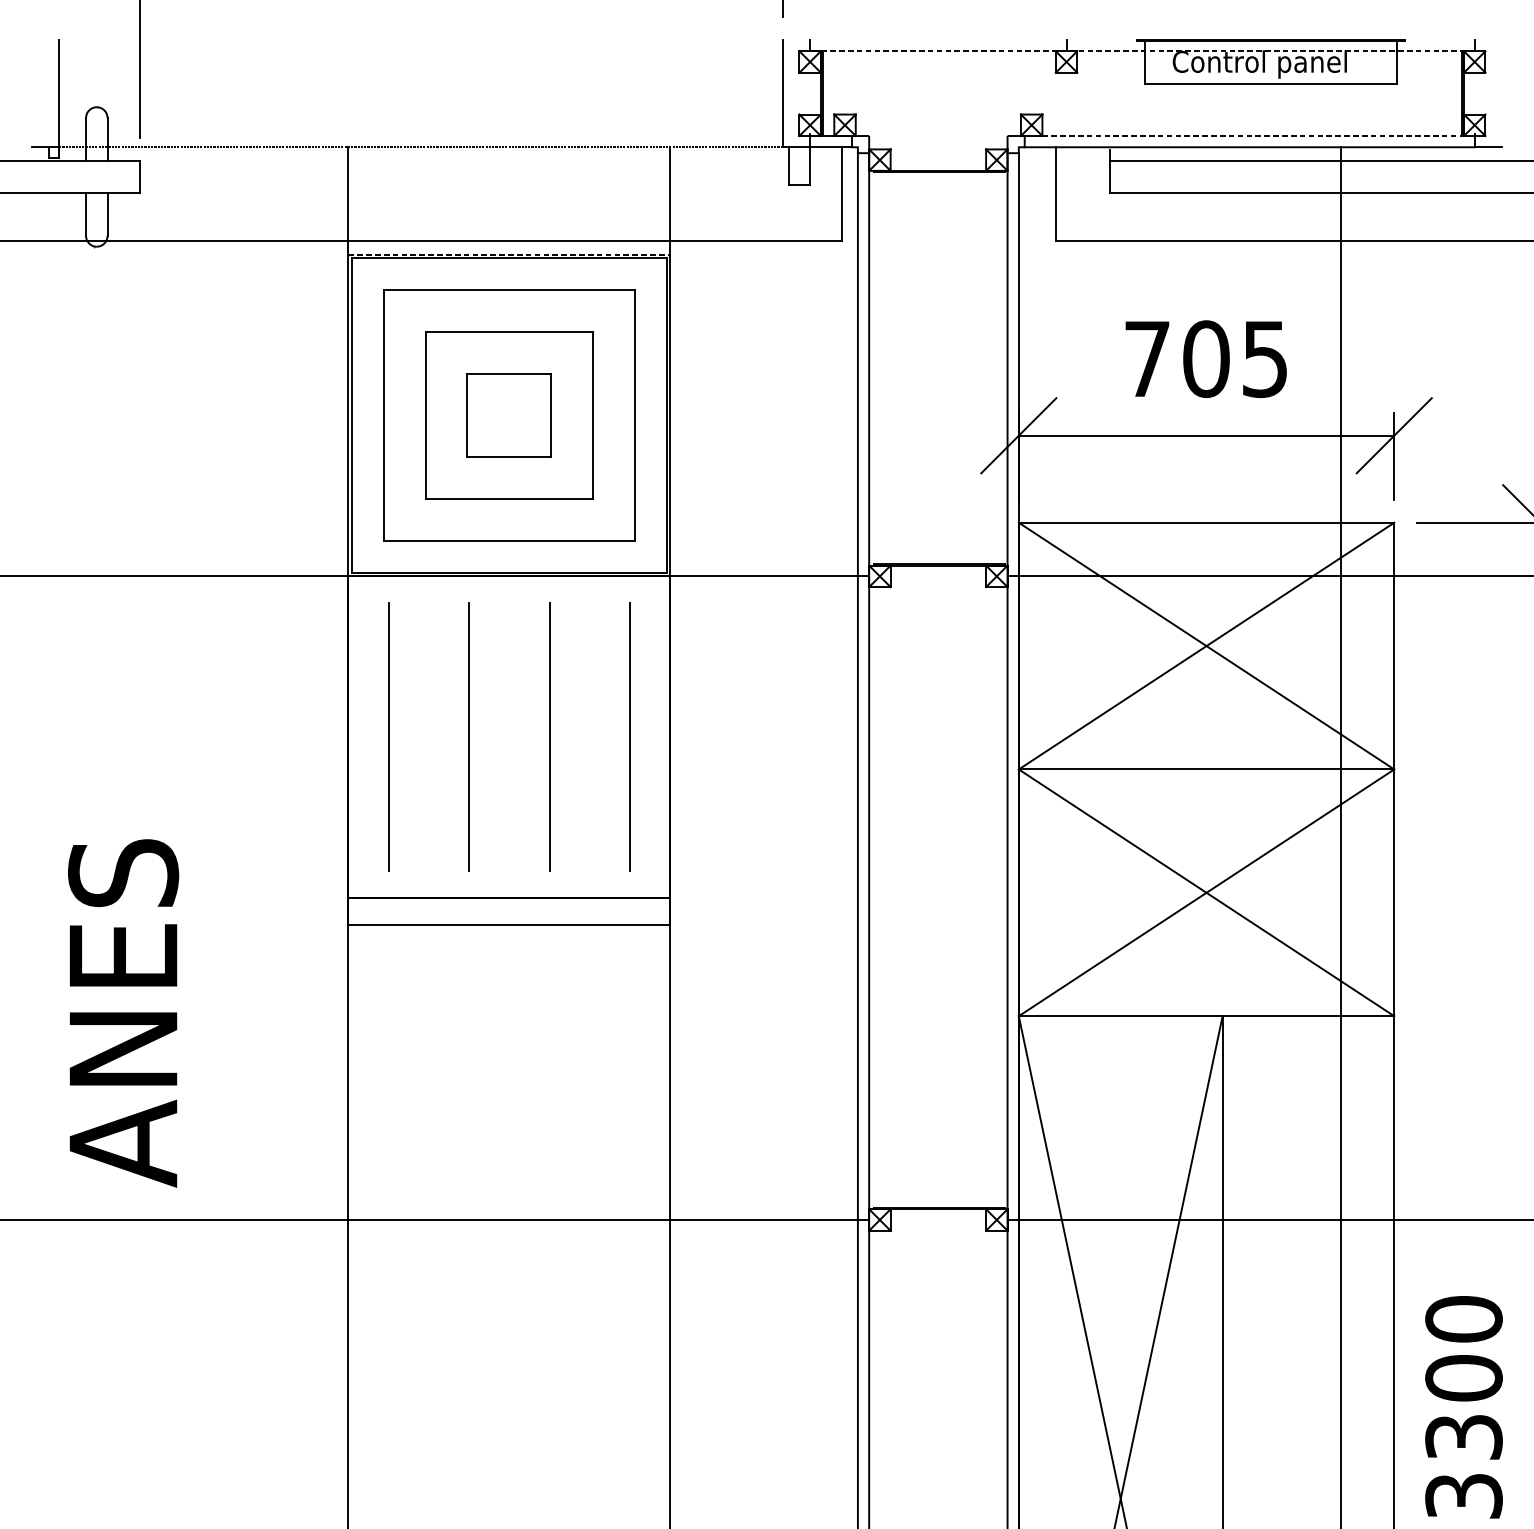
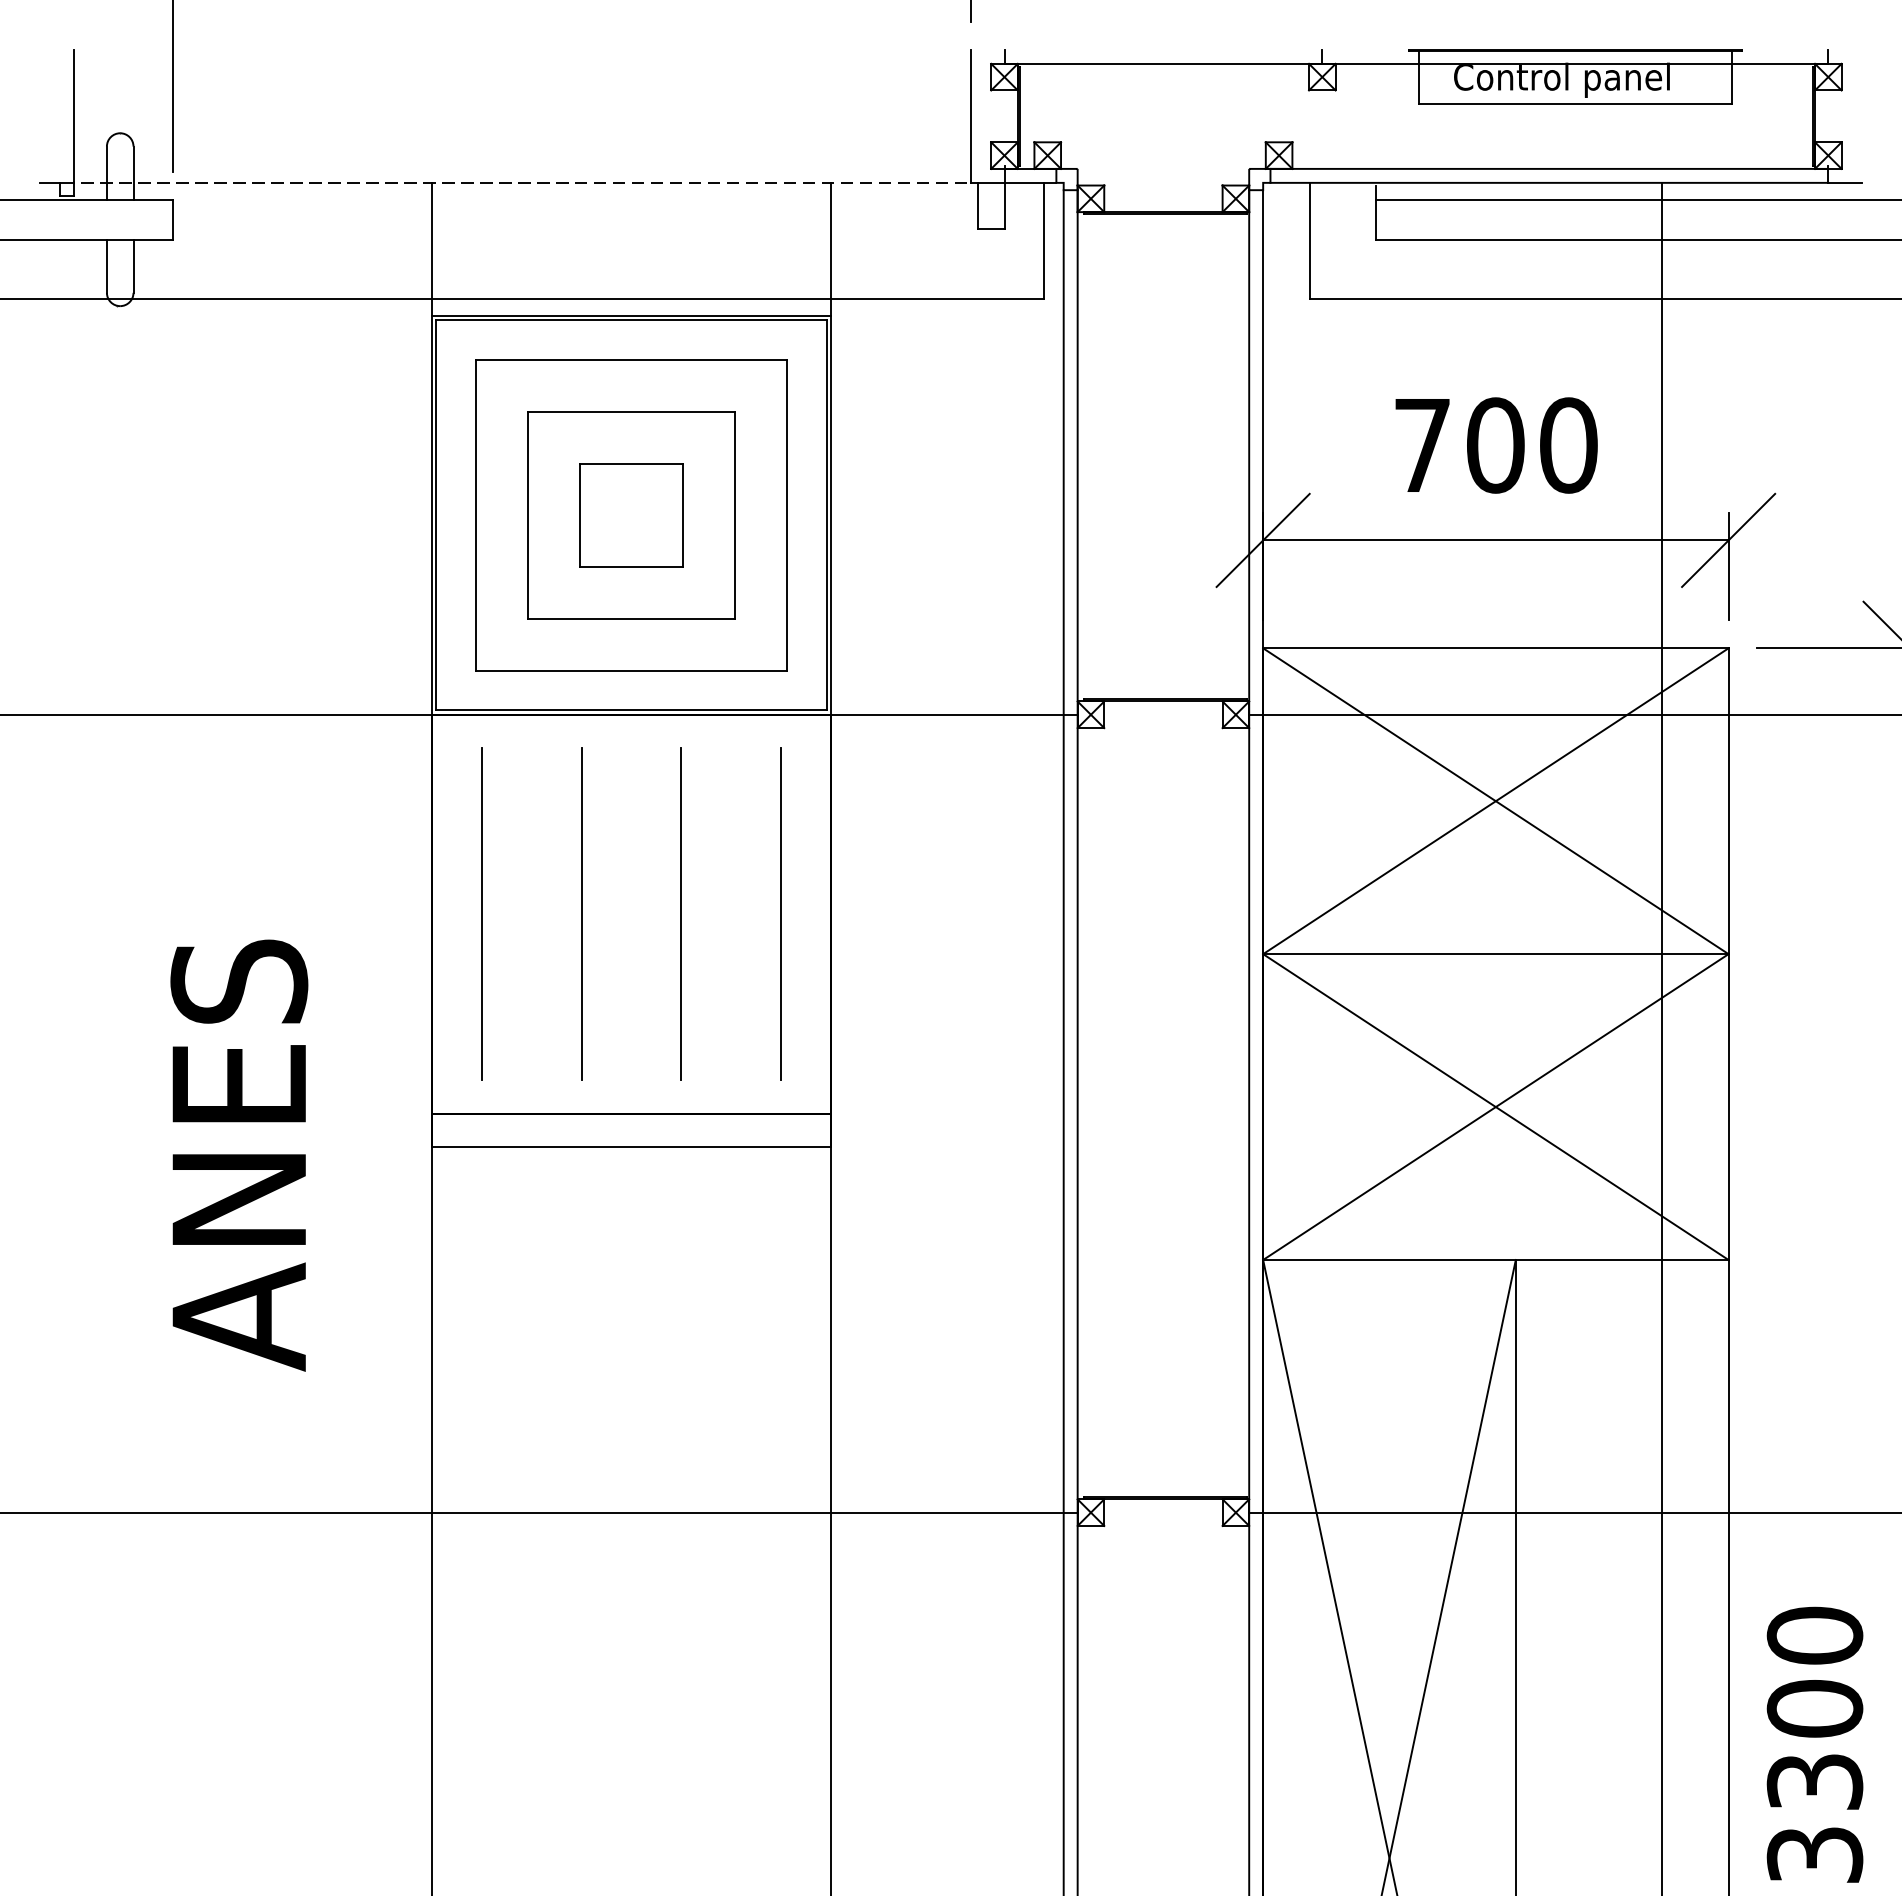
line: (1142, 50) -> (1416, 63), dashed -> solid
line: (1249, 135) -> (1549, 168), dashed -> solid
line: (510, 254) -> (632, 315), dashed -> solid
text: (1265, 359) -> (1568, 445), 705 -> 700
text: (123, 1013) -> (239, 1155), moved

